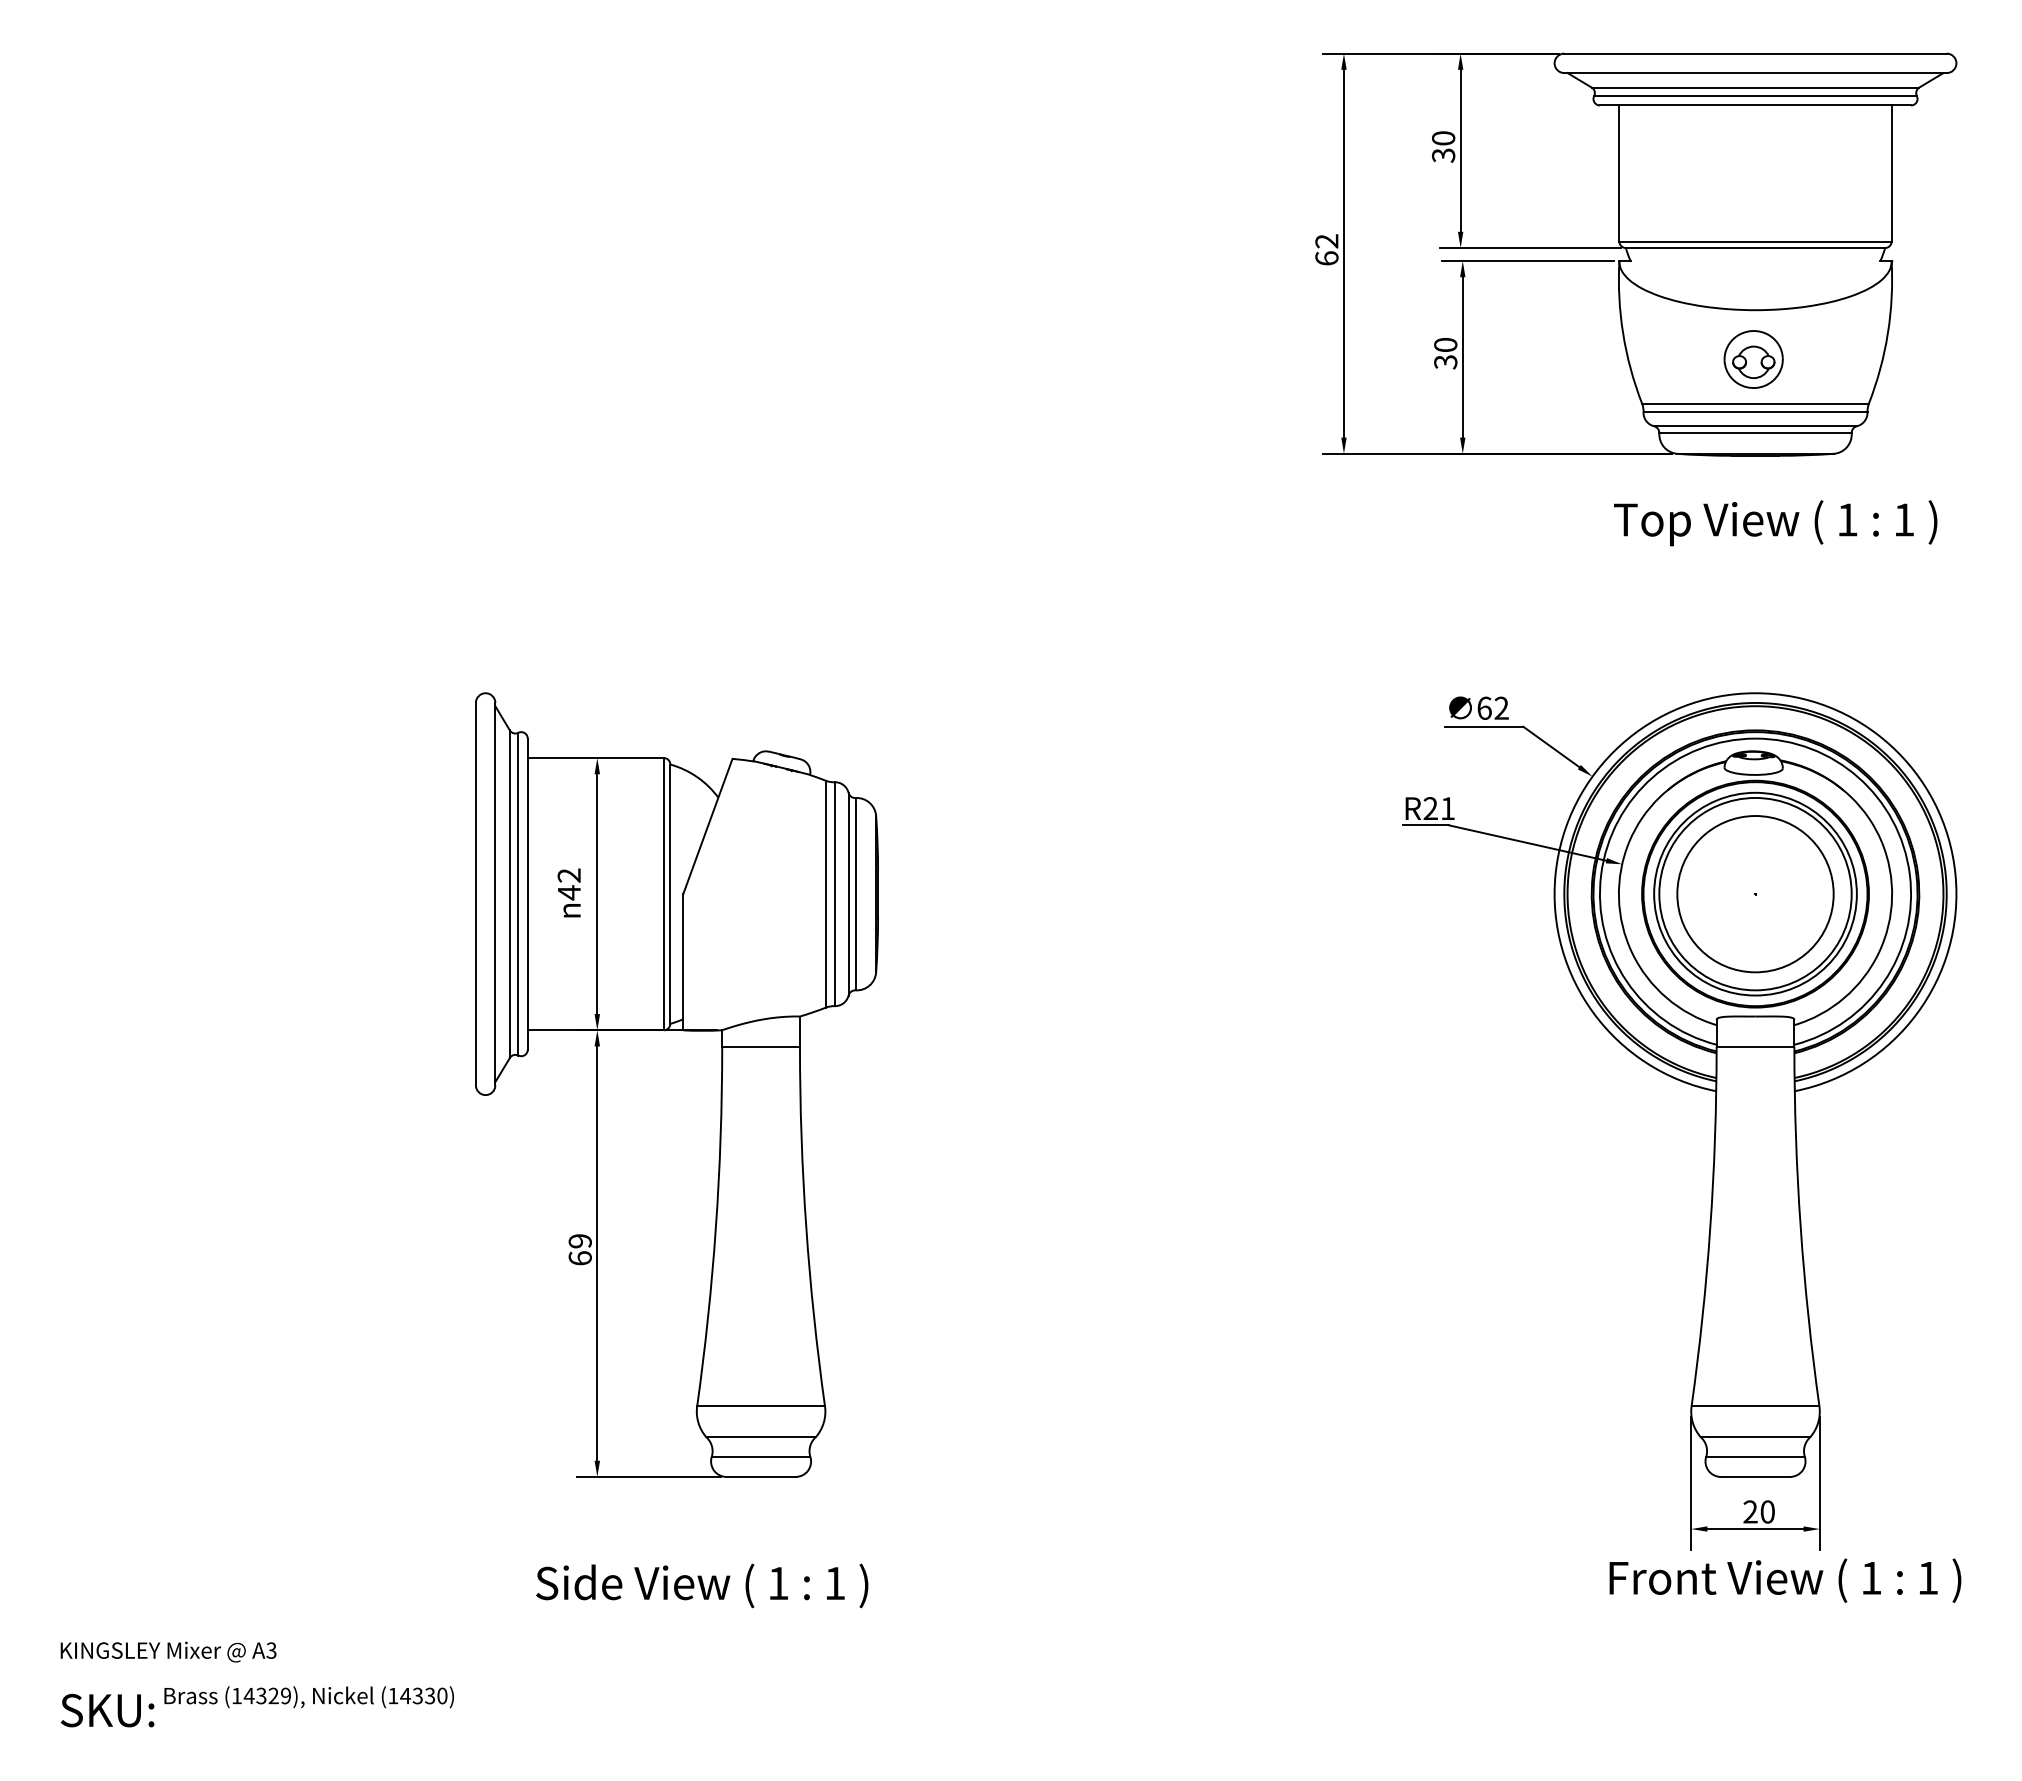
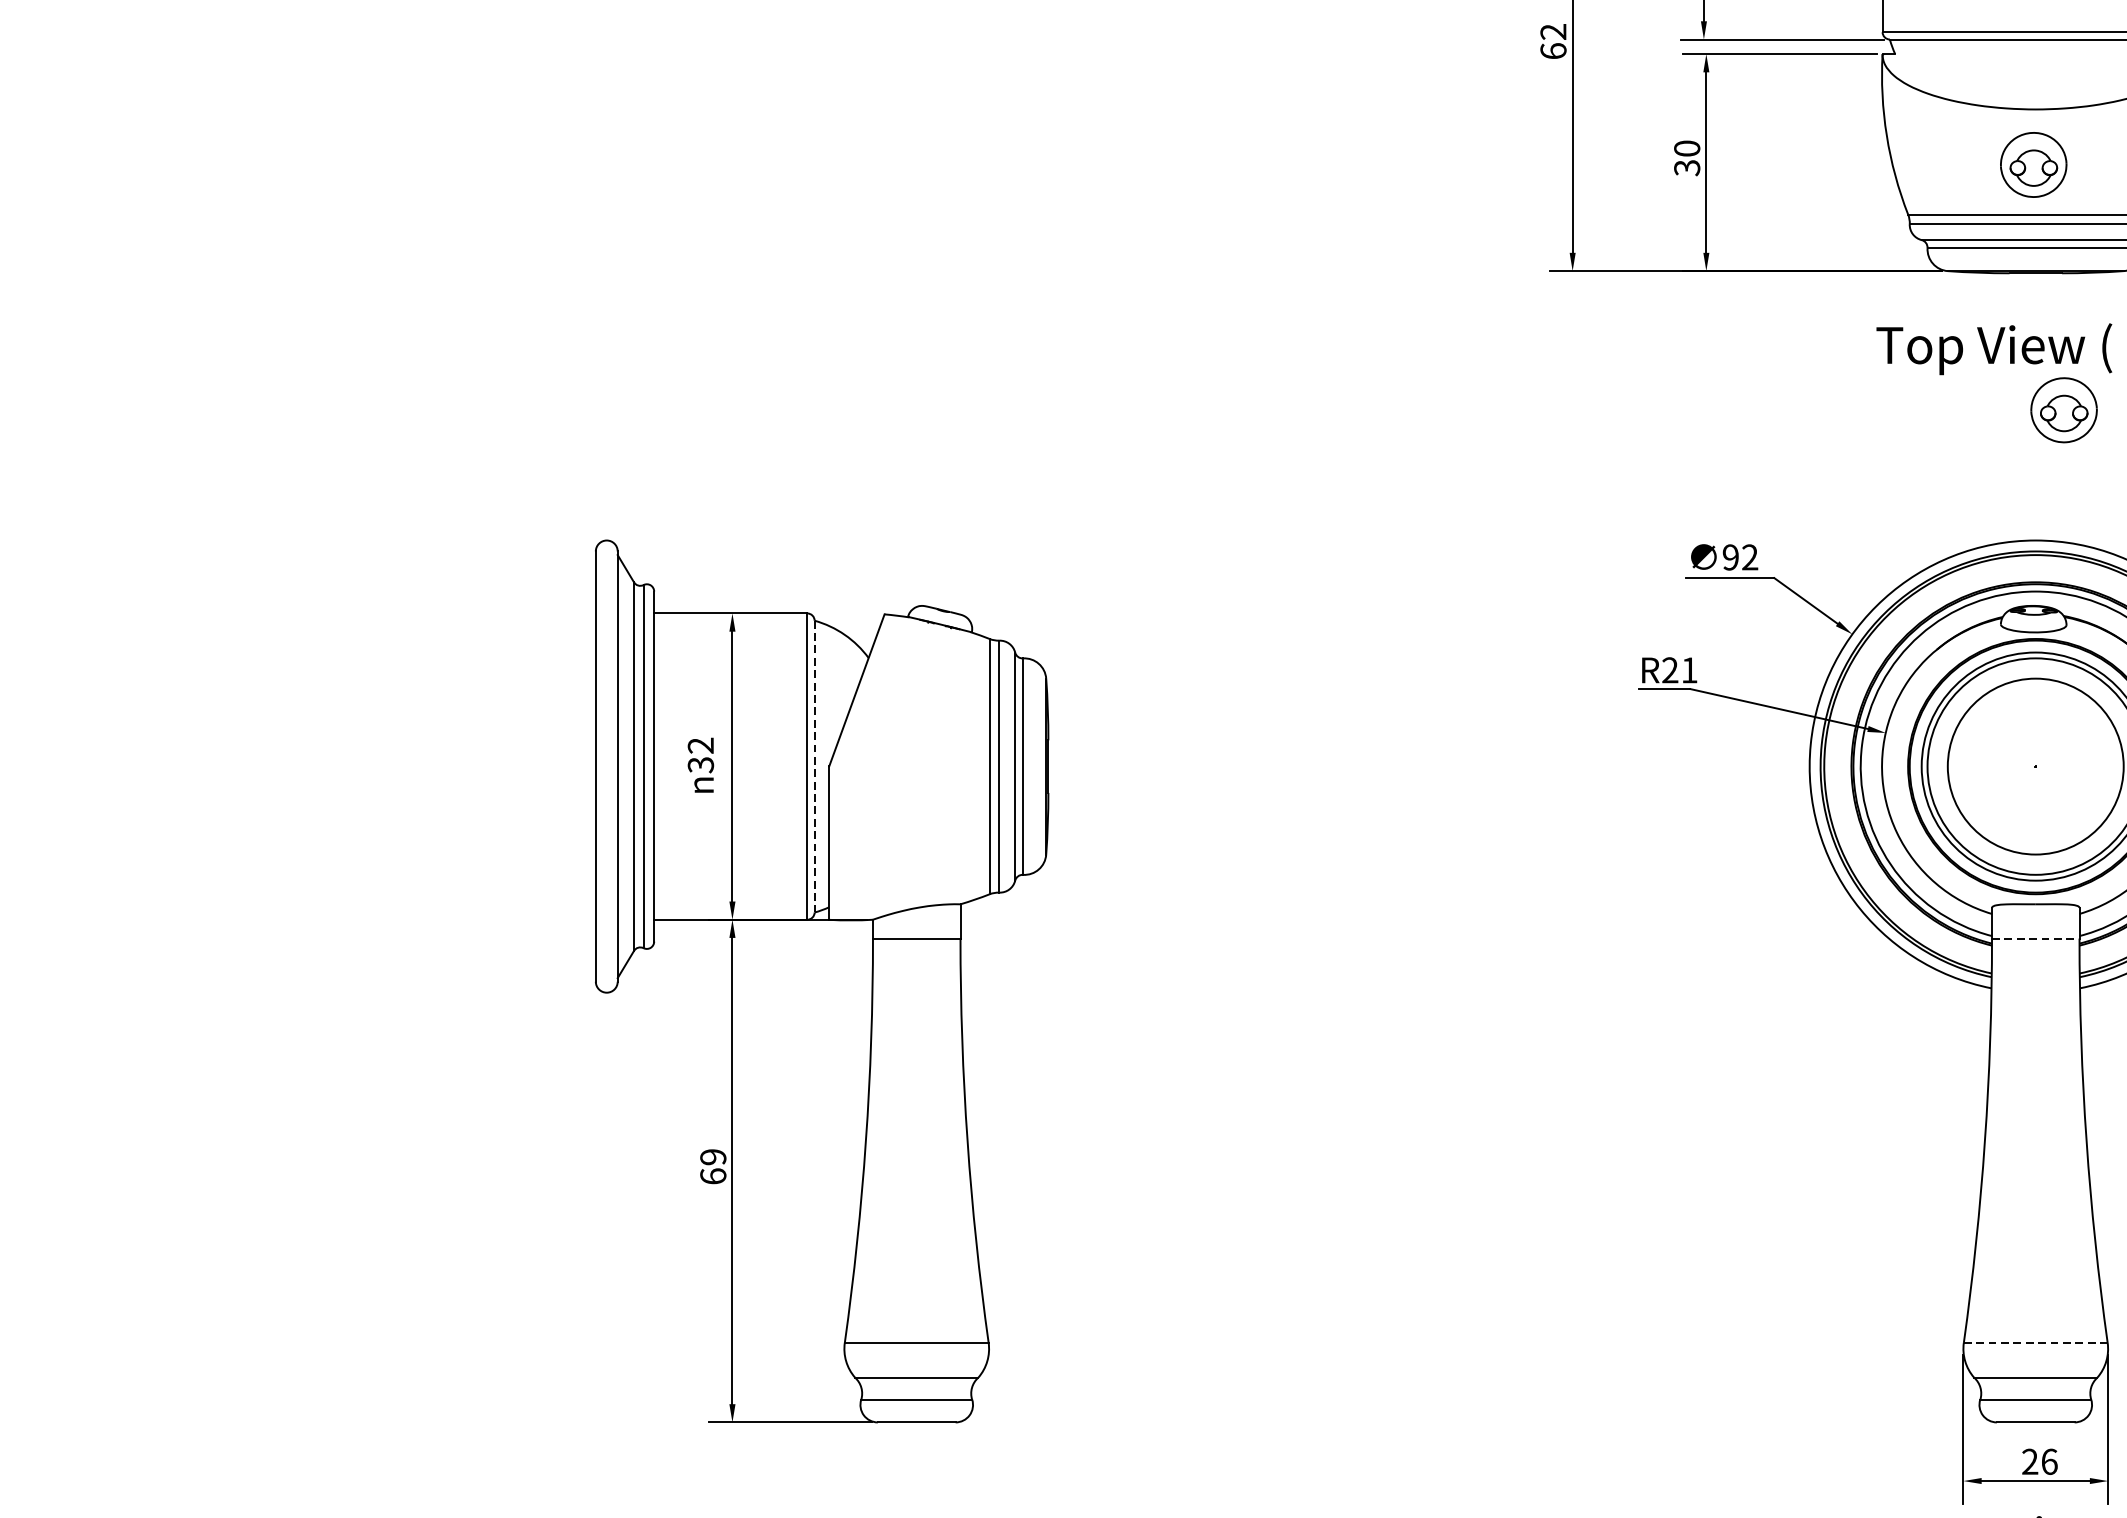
part: (1780, 577) -> (2063, 410), added
text: (1484, 707) -> (1730, 556), 62 -> 92
text: (568, 892) -> (700, 764), 42 -> 32
line: (670, 894) -> (814, 766), solid -> dashed
line: (1755, 1047) -> (2035, 939), solid -> dashed
line: (1755, 1406) -> (2035, 1343), solid -> dashed
text: (1767, 1511) -> (2049, 1461), 20 -> 26

